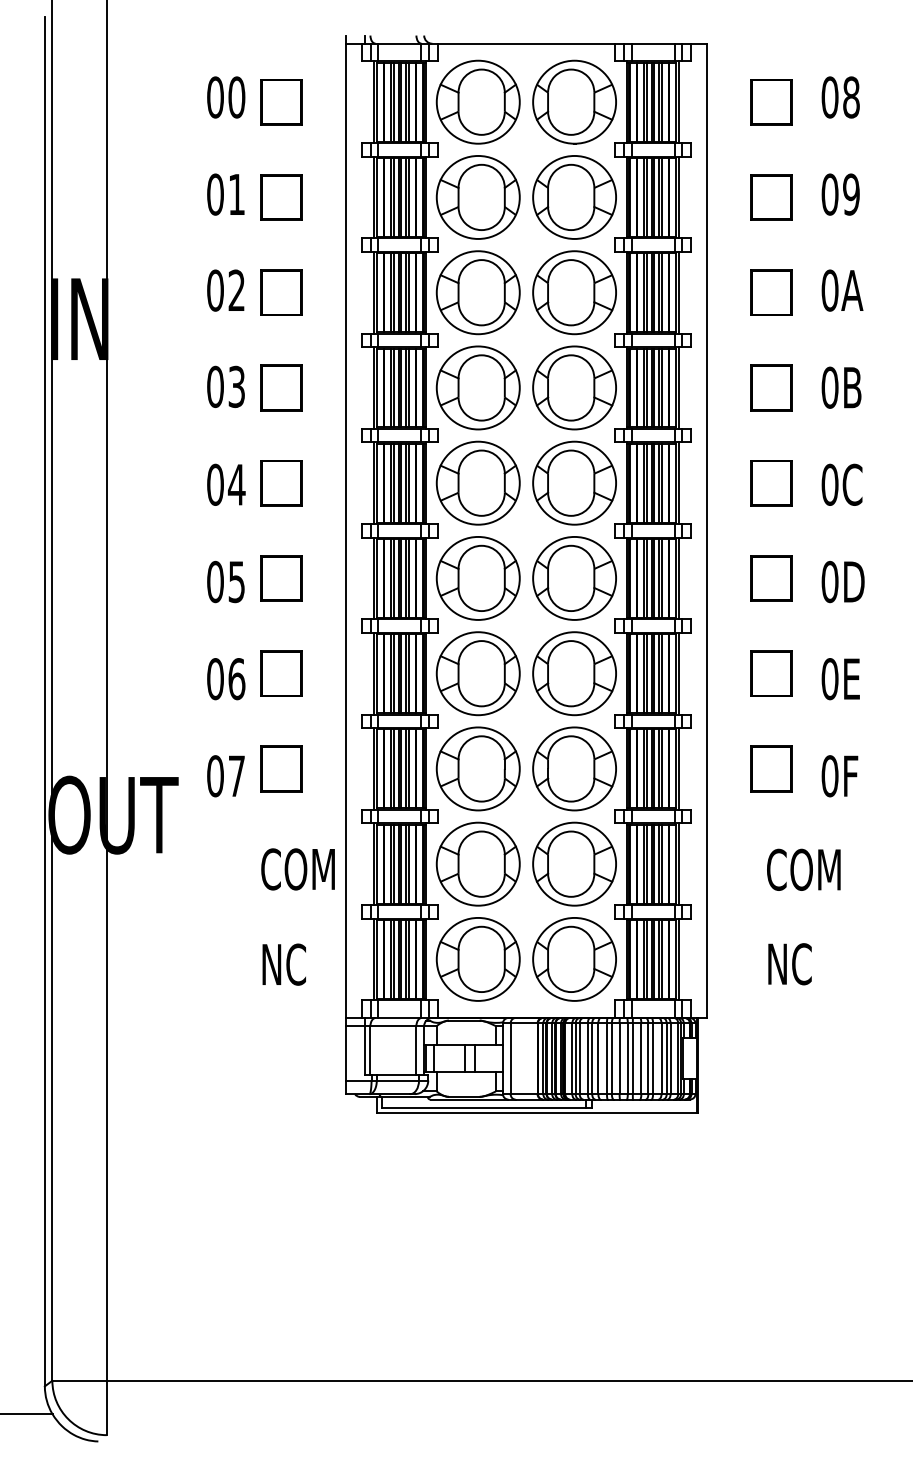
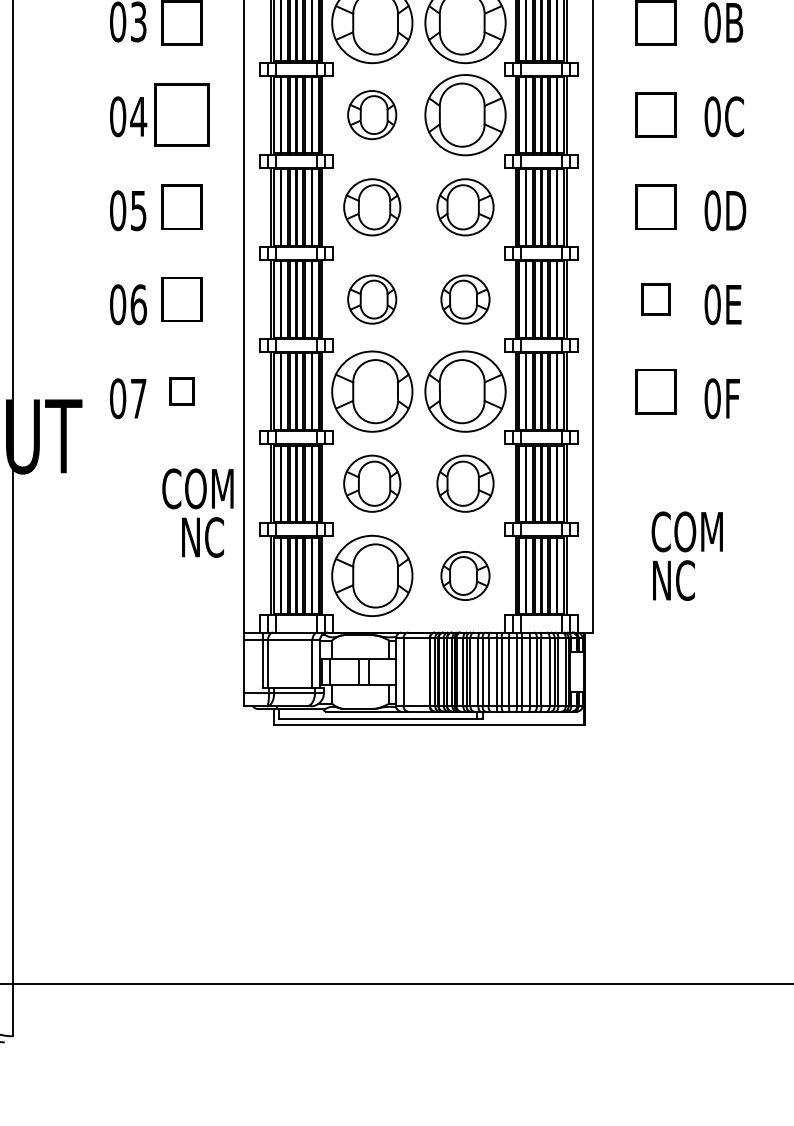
part: (477, 482) -> (371, 114), size x0.6
part: (281, 483) -> (181, 115), size x1.4
part: (477, 578) -> (371, 207), size x0.7
part: (574, 578) -> (465, 207), size x0.7
part: (477, 673) -> (371, 299), size x0.6
part: (574, 673) -> (465, 299), size x0.6
part: (771, 673) -> (656, 299), size x0.7
part: (281, 768) -> (181, 391), size x0.6
part: (477, 863) -> (371, 483), size x0.7
part: (574, 863) -> (465, 483), size x0.7
text: (803, 869) -> (686, 531), moved
part: (574, 959) -> (465, 576), size x0.6
text: (283, 964) -> (202, 537), moved

